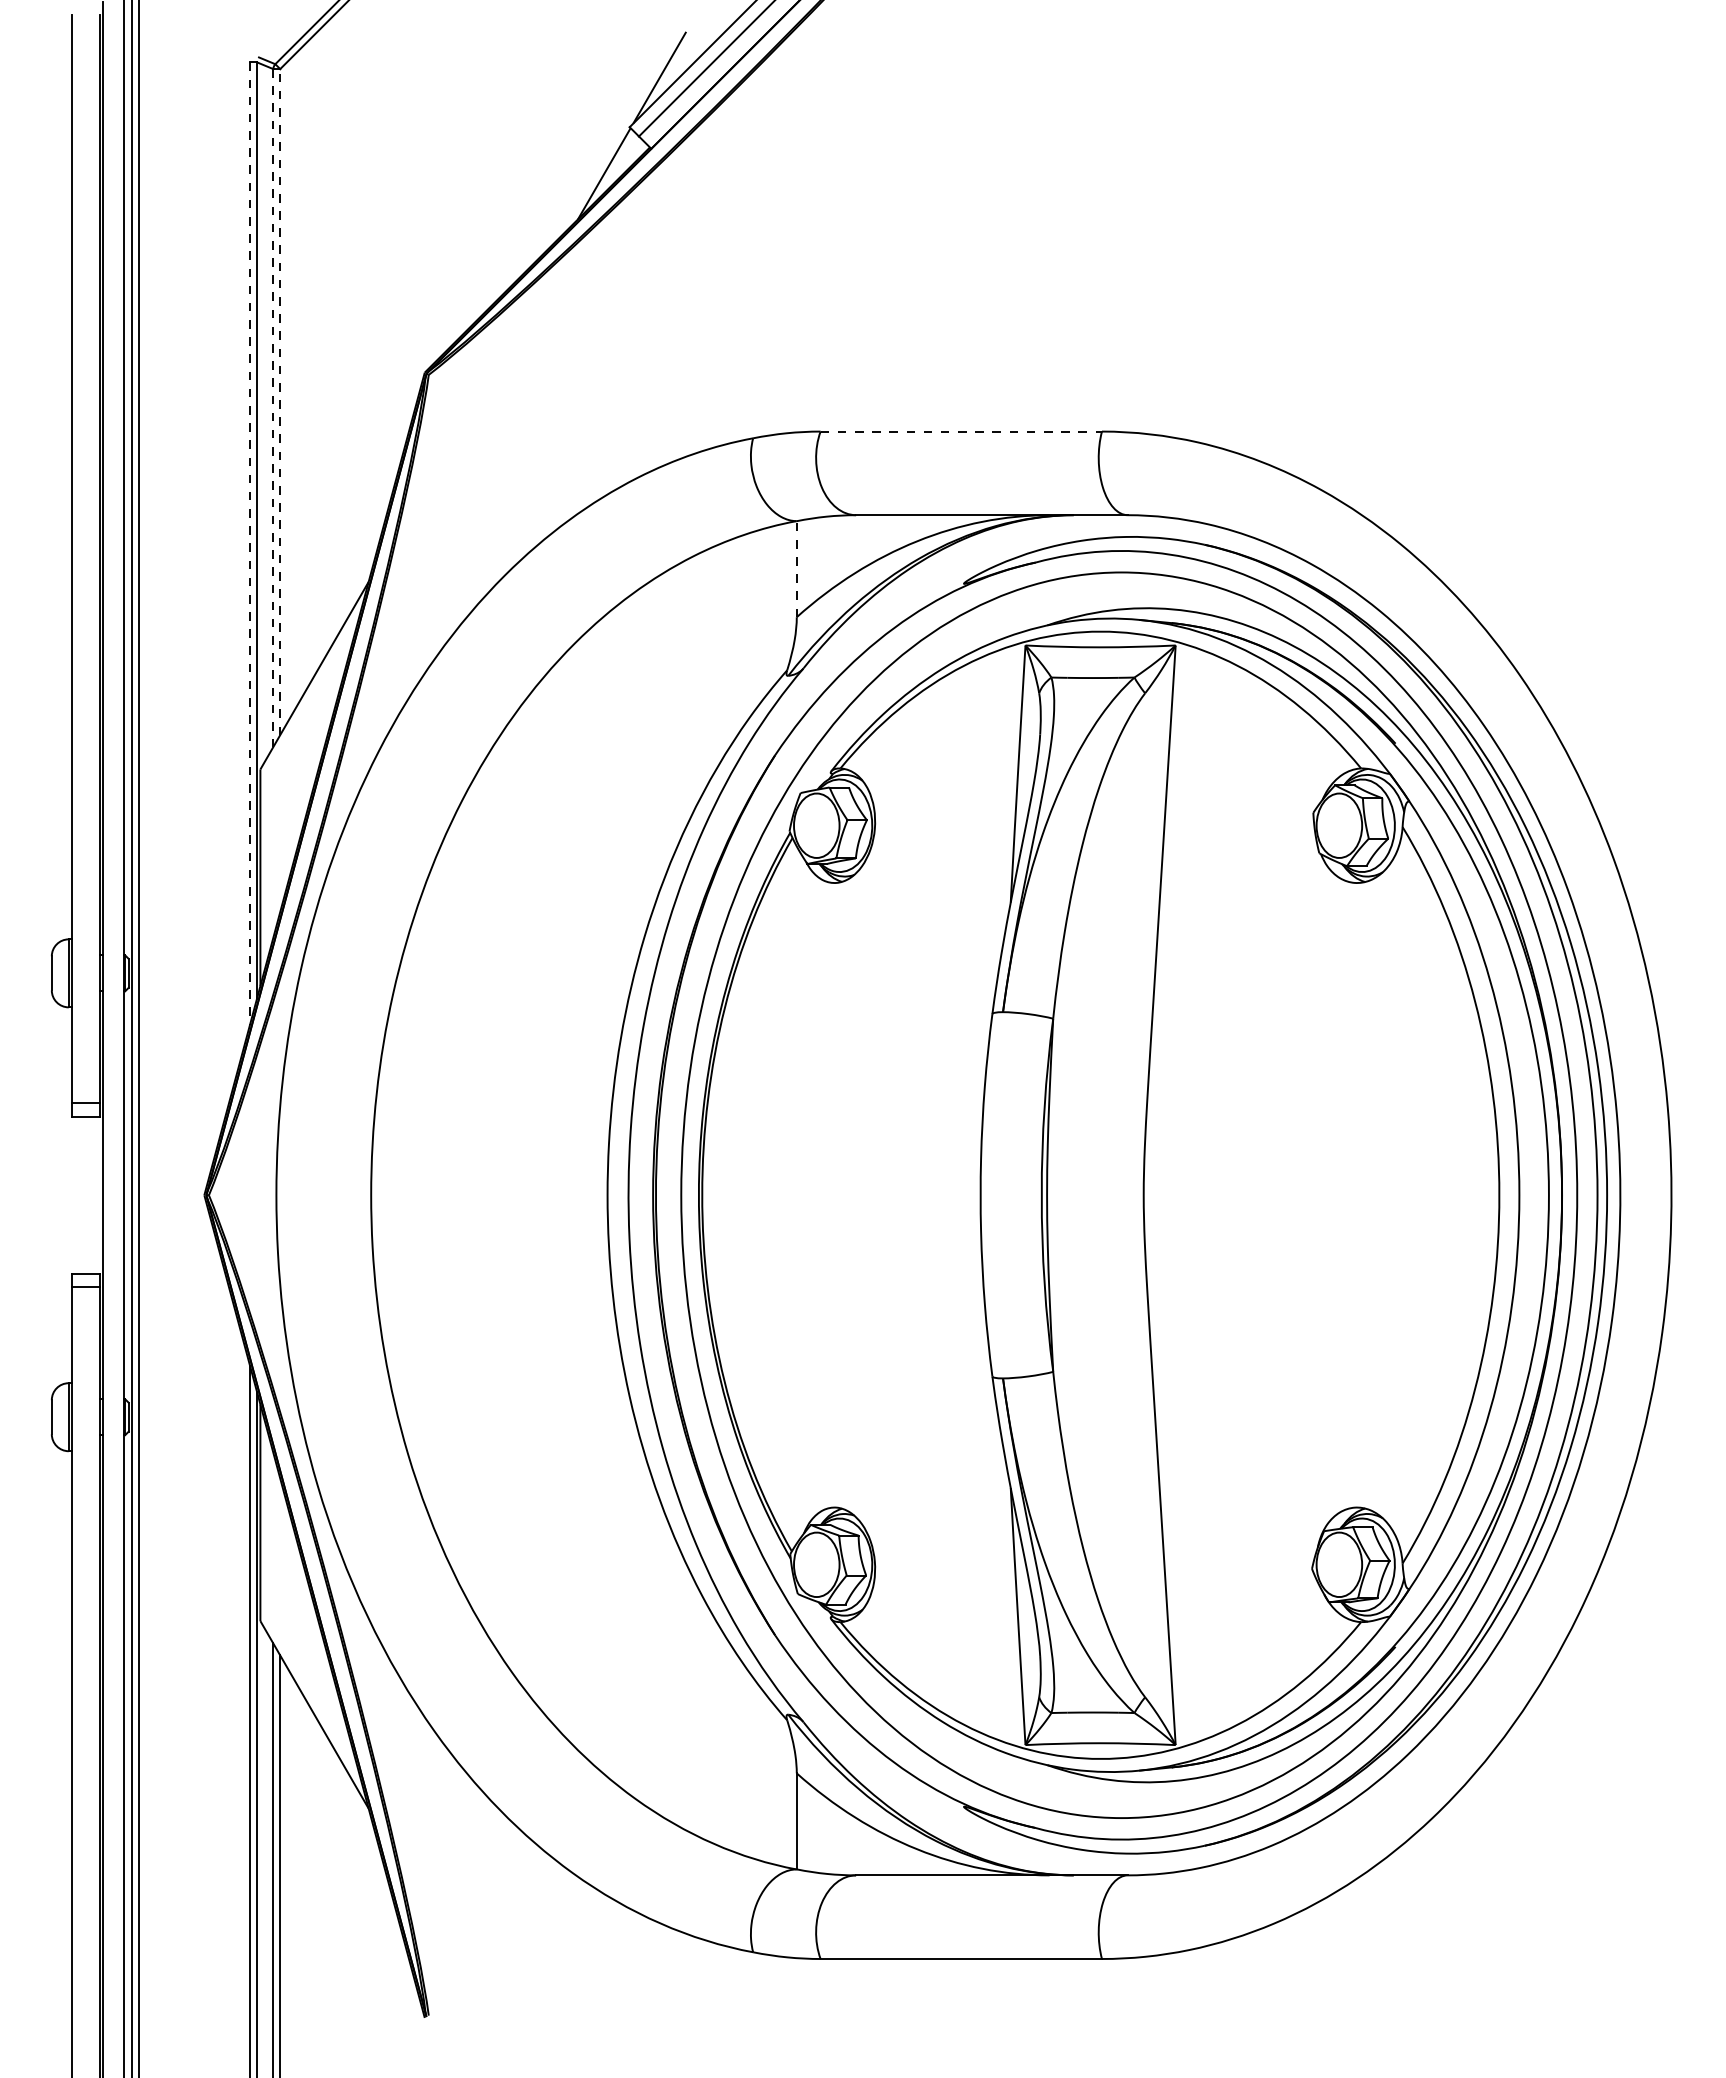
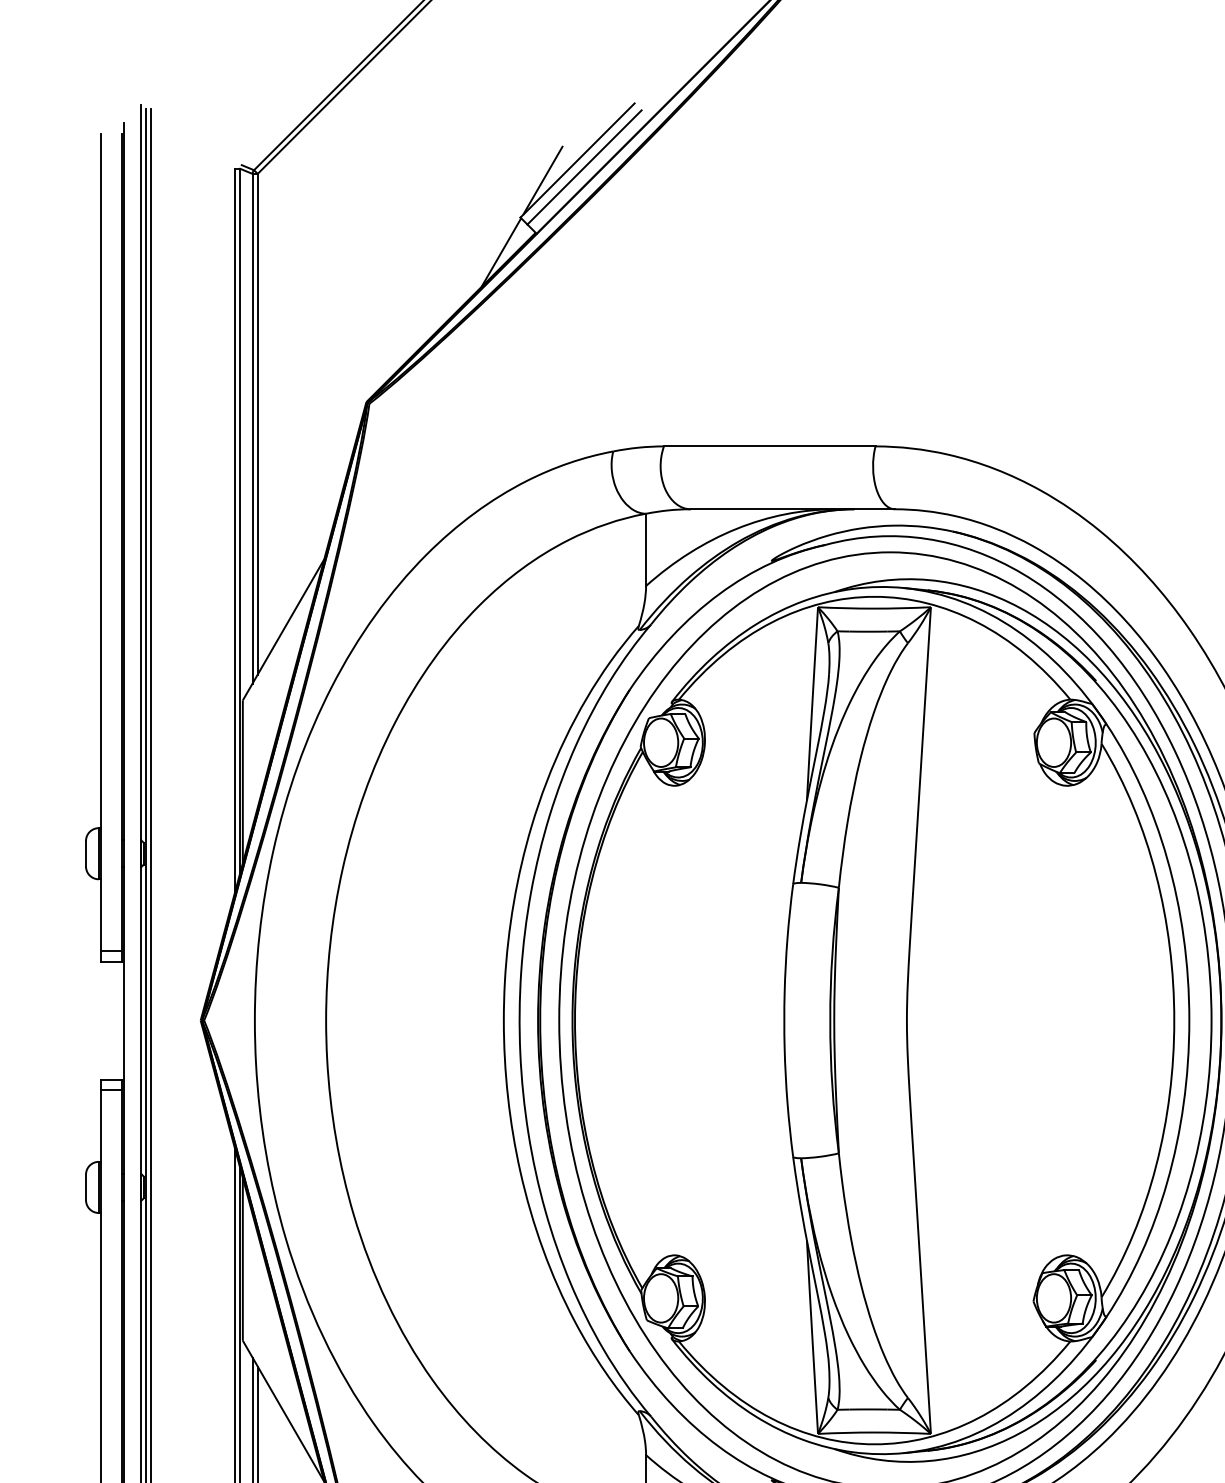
line: (280, 401) -> (257, 423), dashed -> solid
line: (273, 408) -> (252, 429), dashed -> solid
line: (961, 431) -> (769, 446), dashed -> solid
line: (250, 544) -> (235, 531), dashed -> solid
line: (796, 568) -> (645, 549), dashed -> solid

